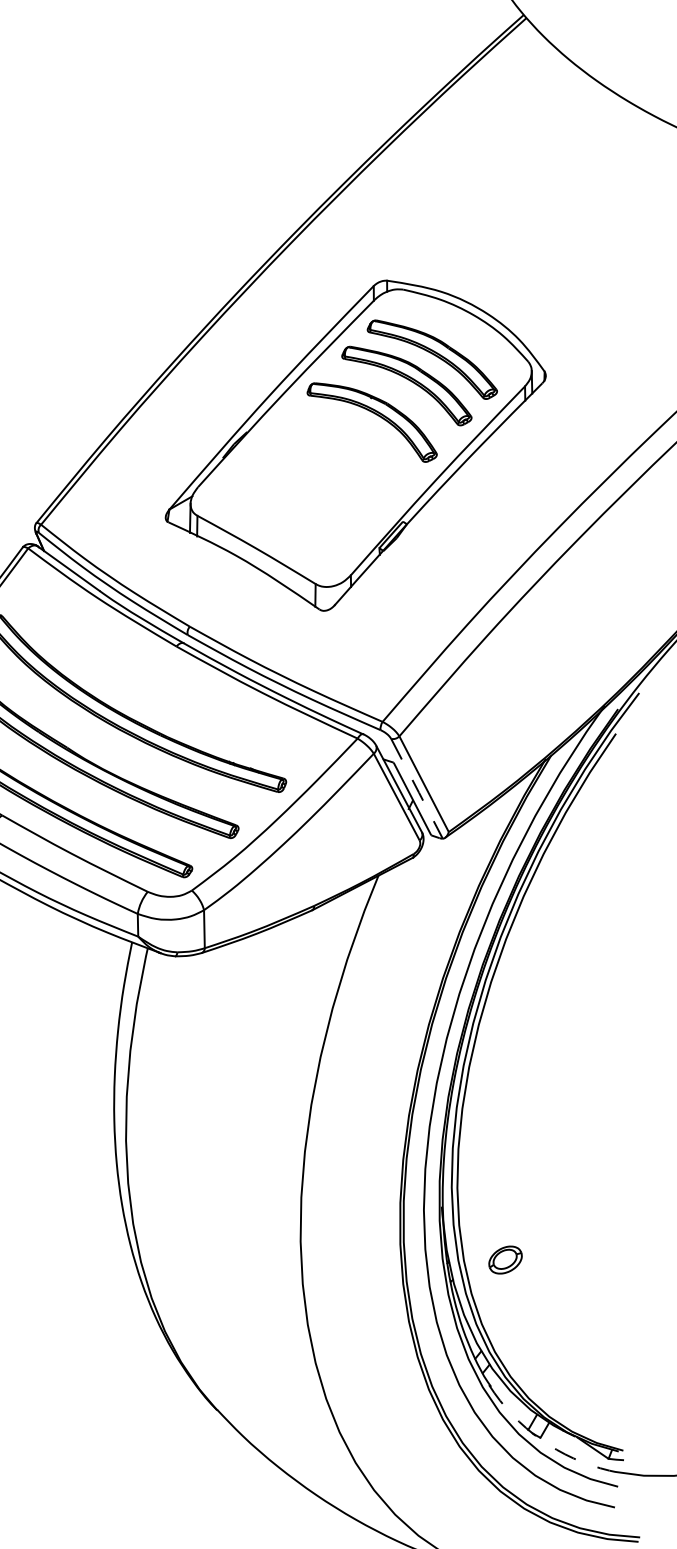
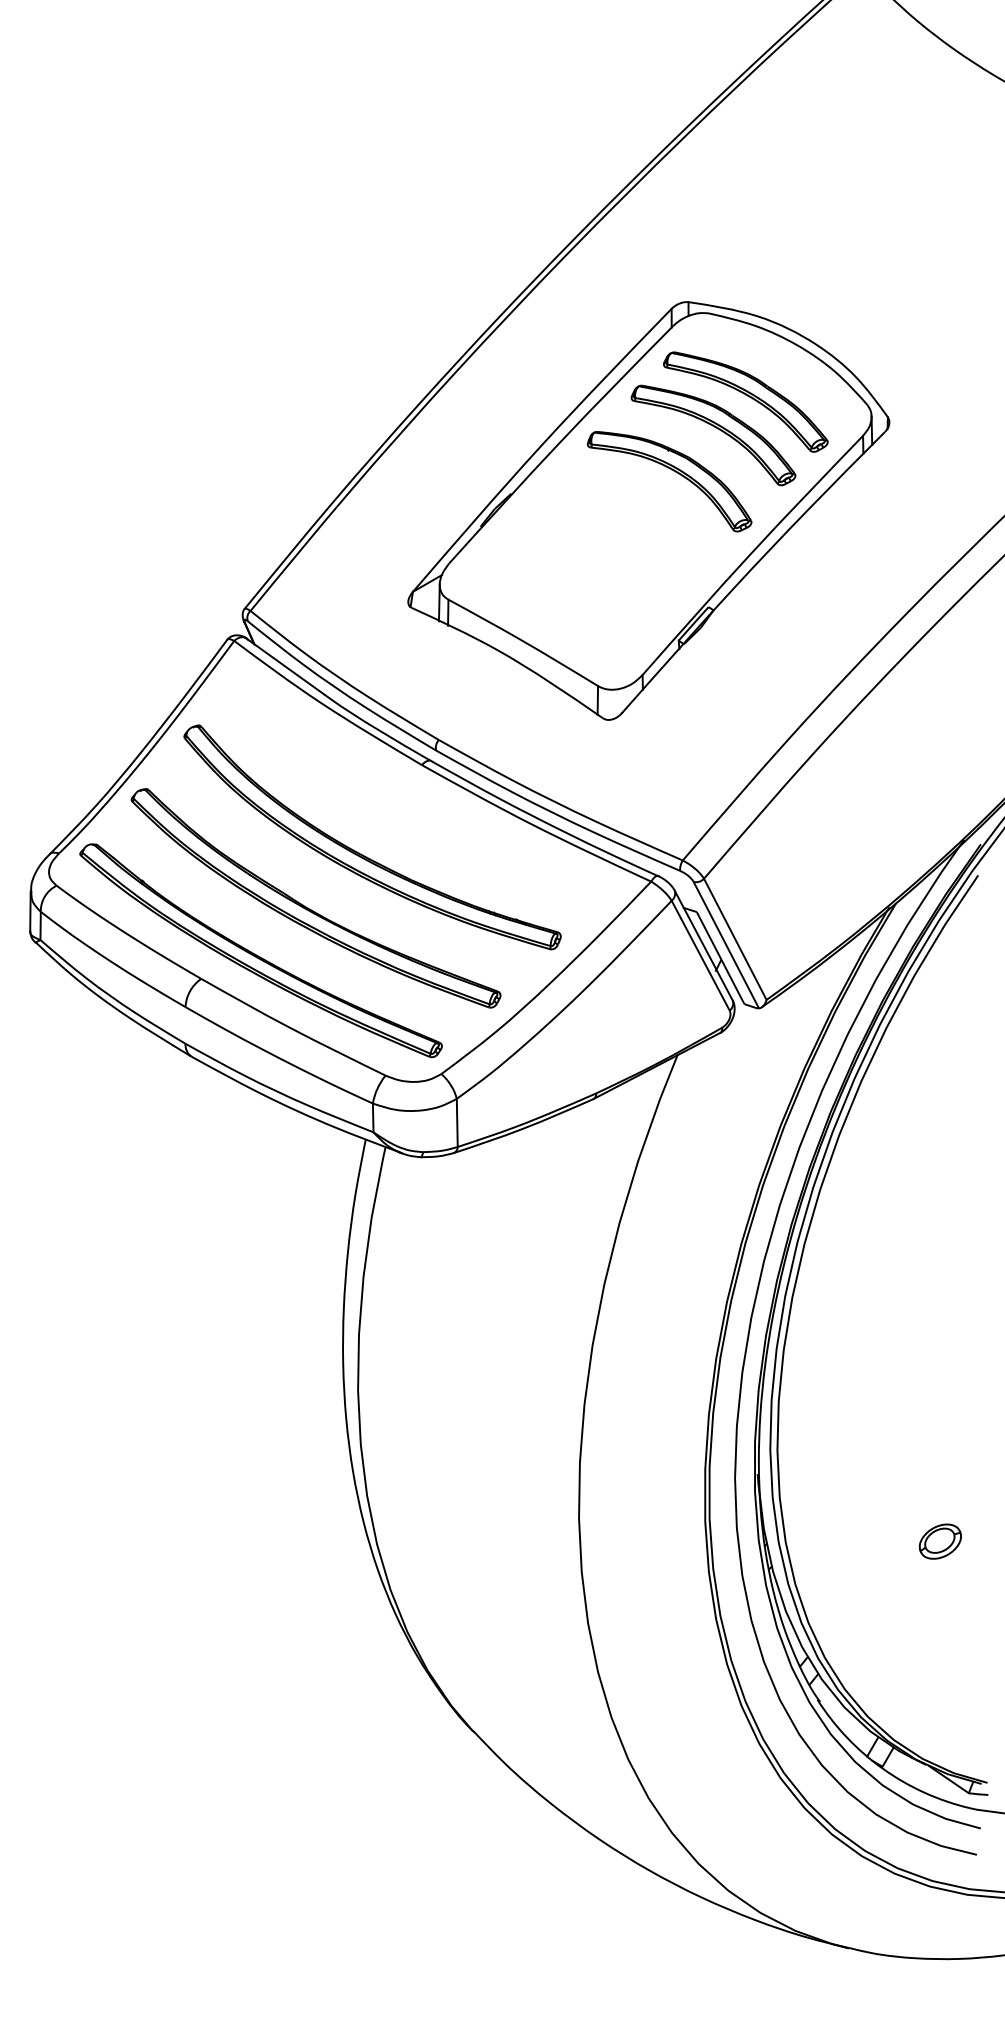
line: (417, 789) -> (726, 945), dashed -> solid
part: (504, 1259) -> (939, 1541), moved
arc: (541, 1439) -> (883, 1768), dashed -> solid

